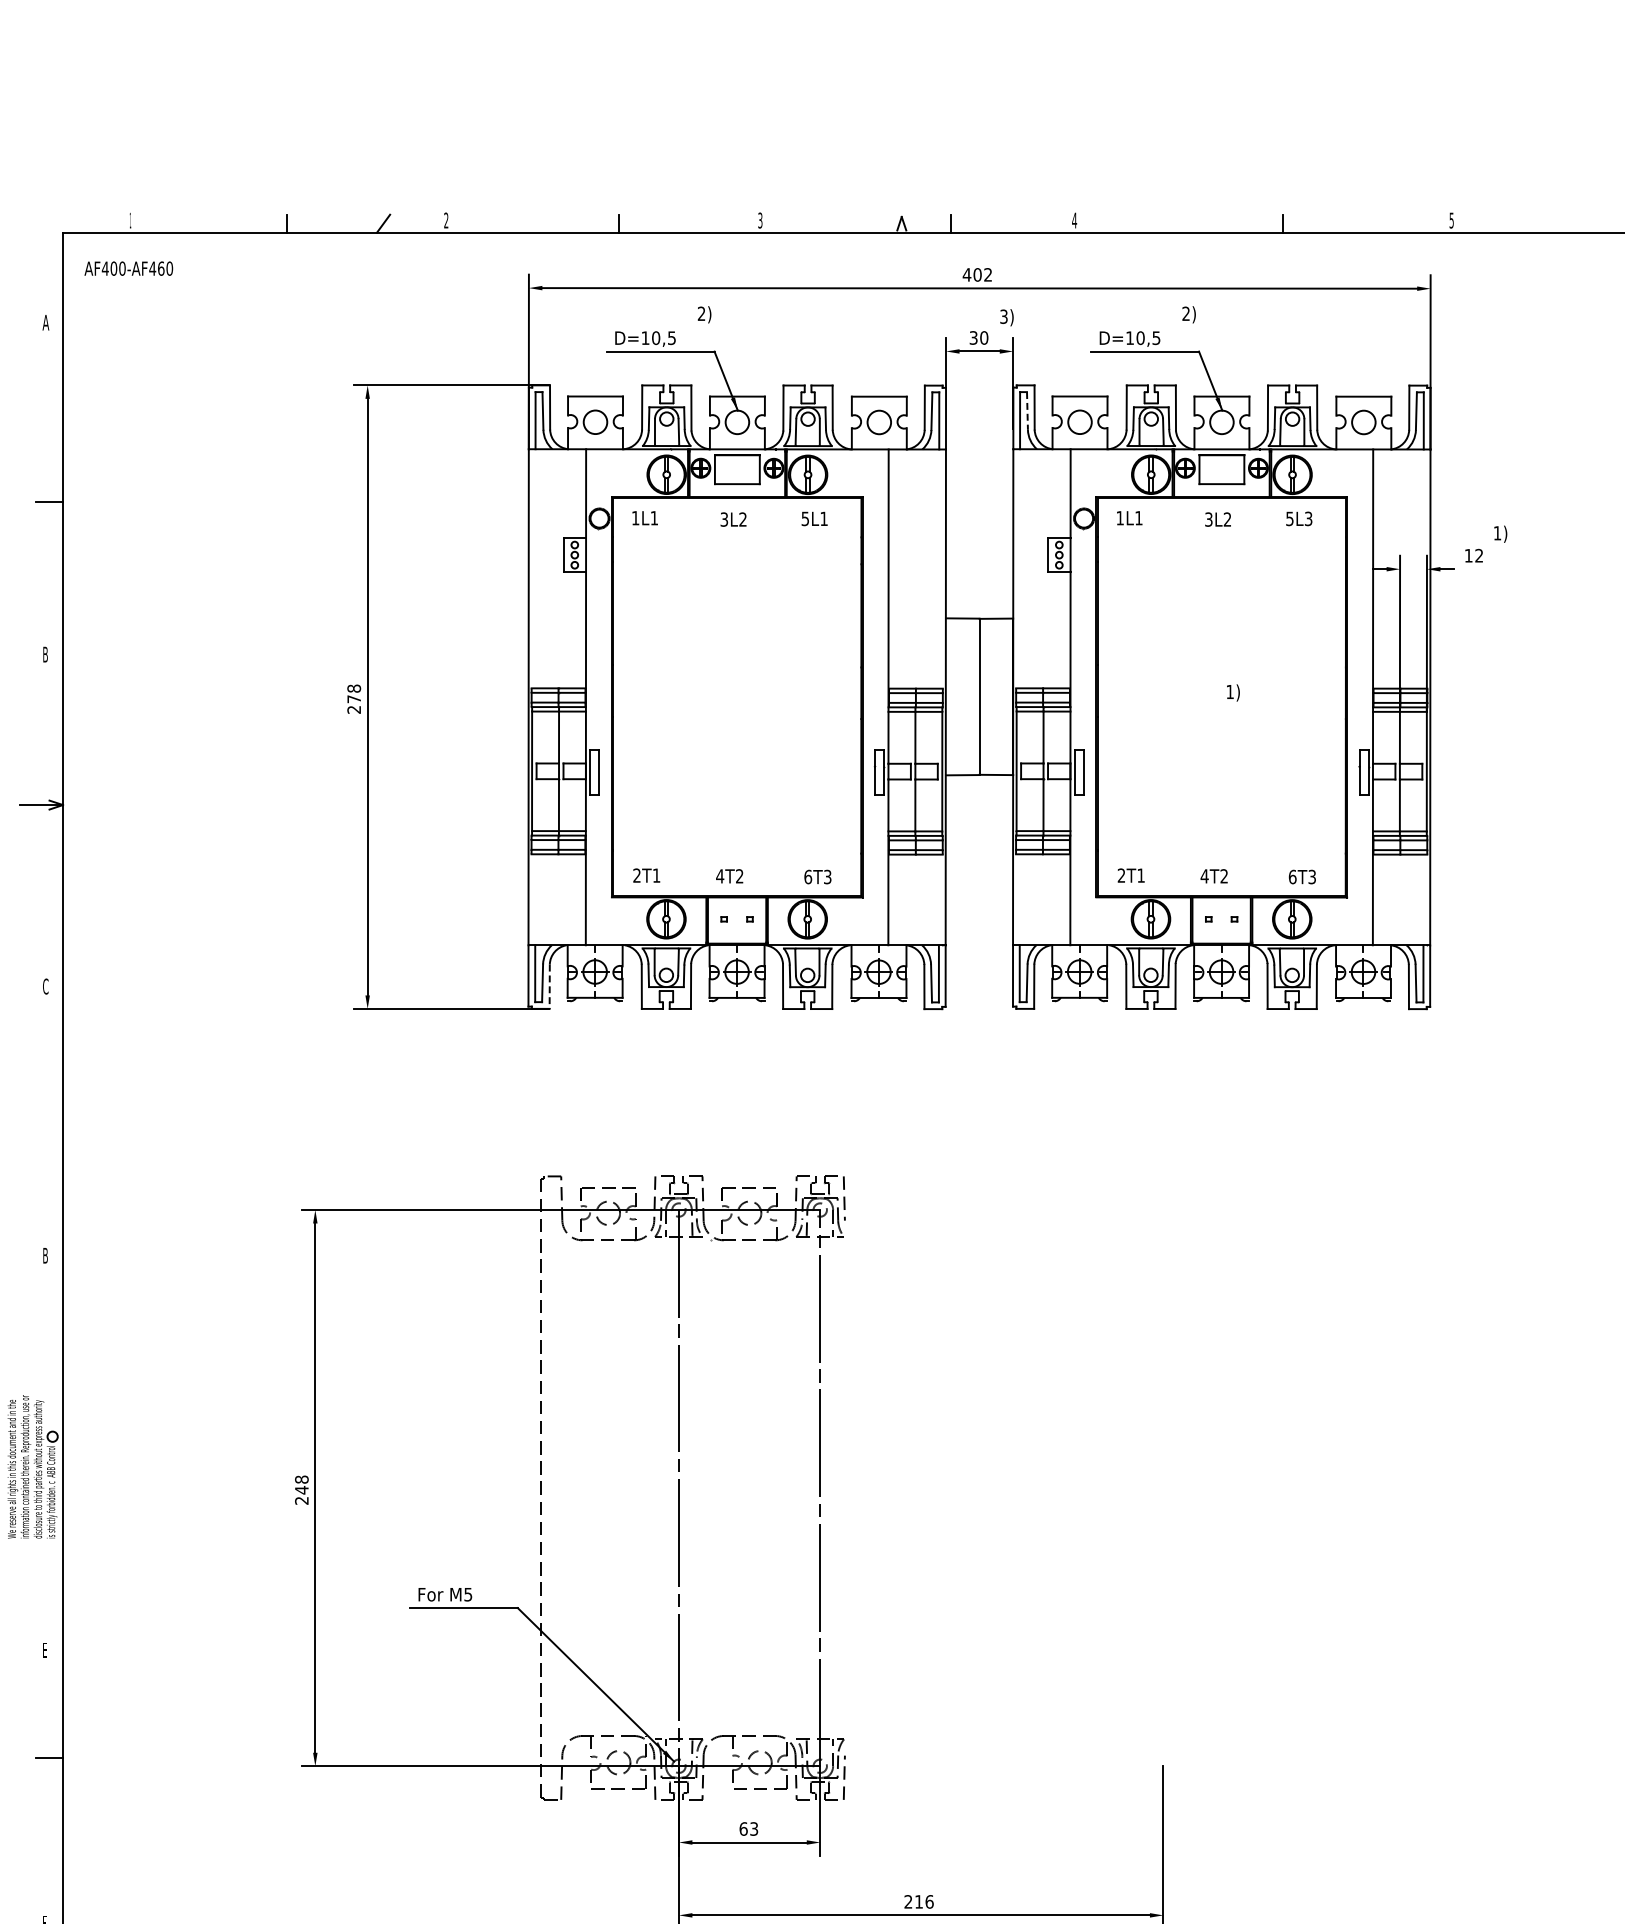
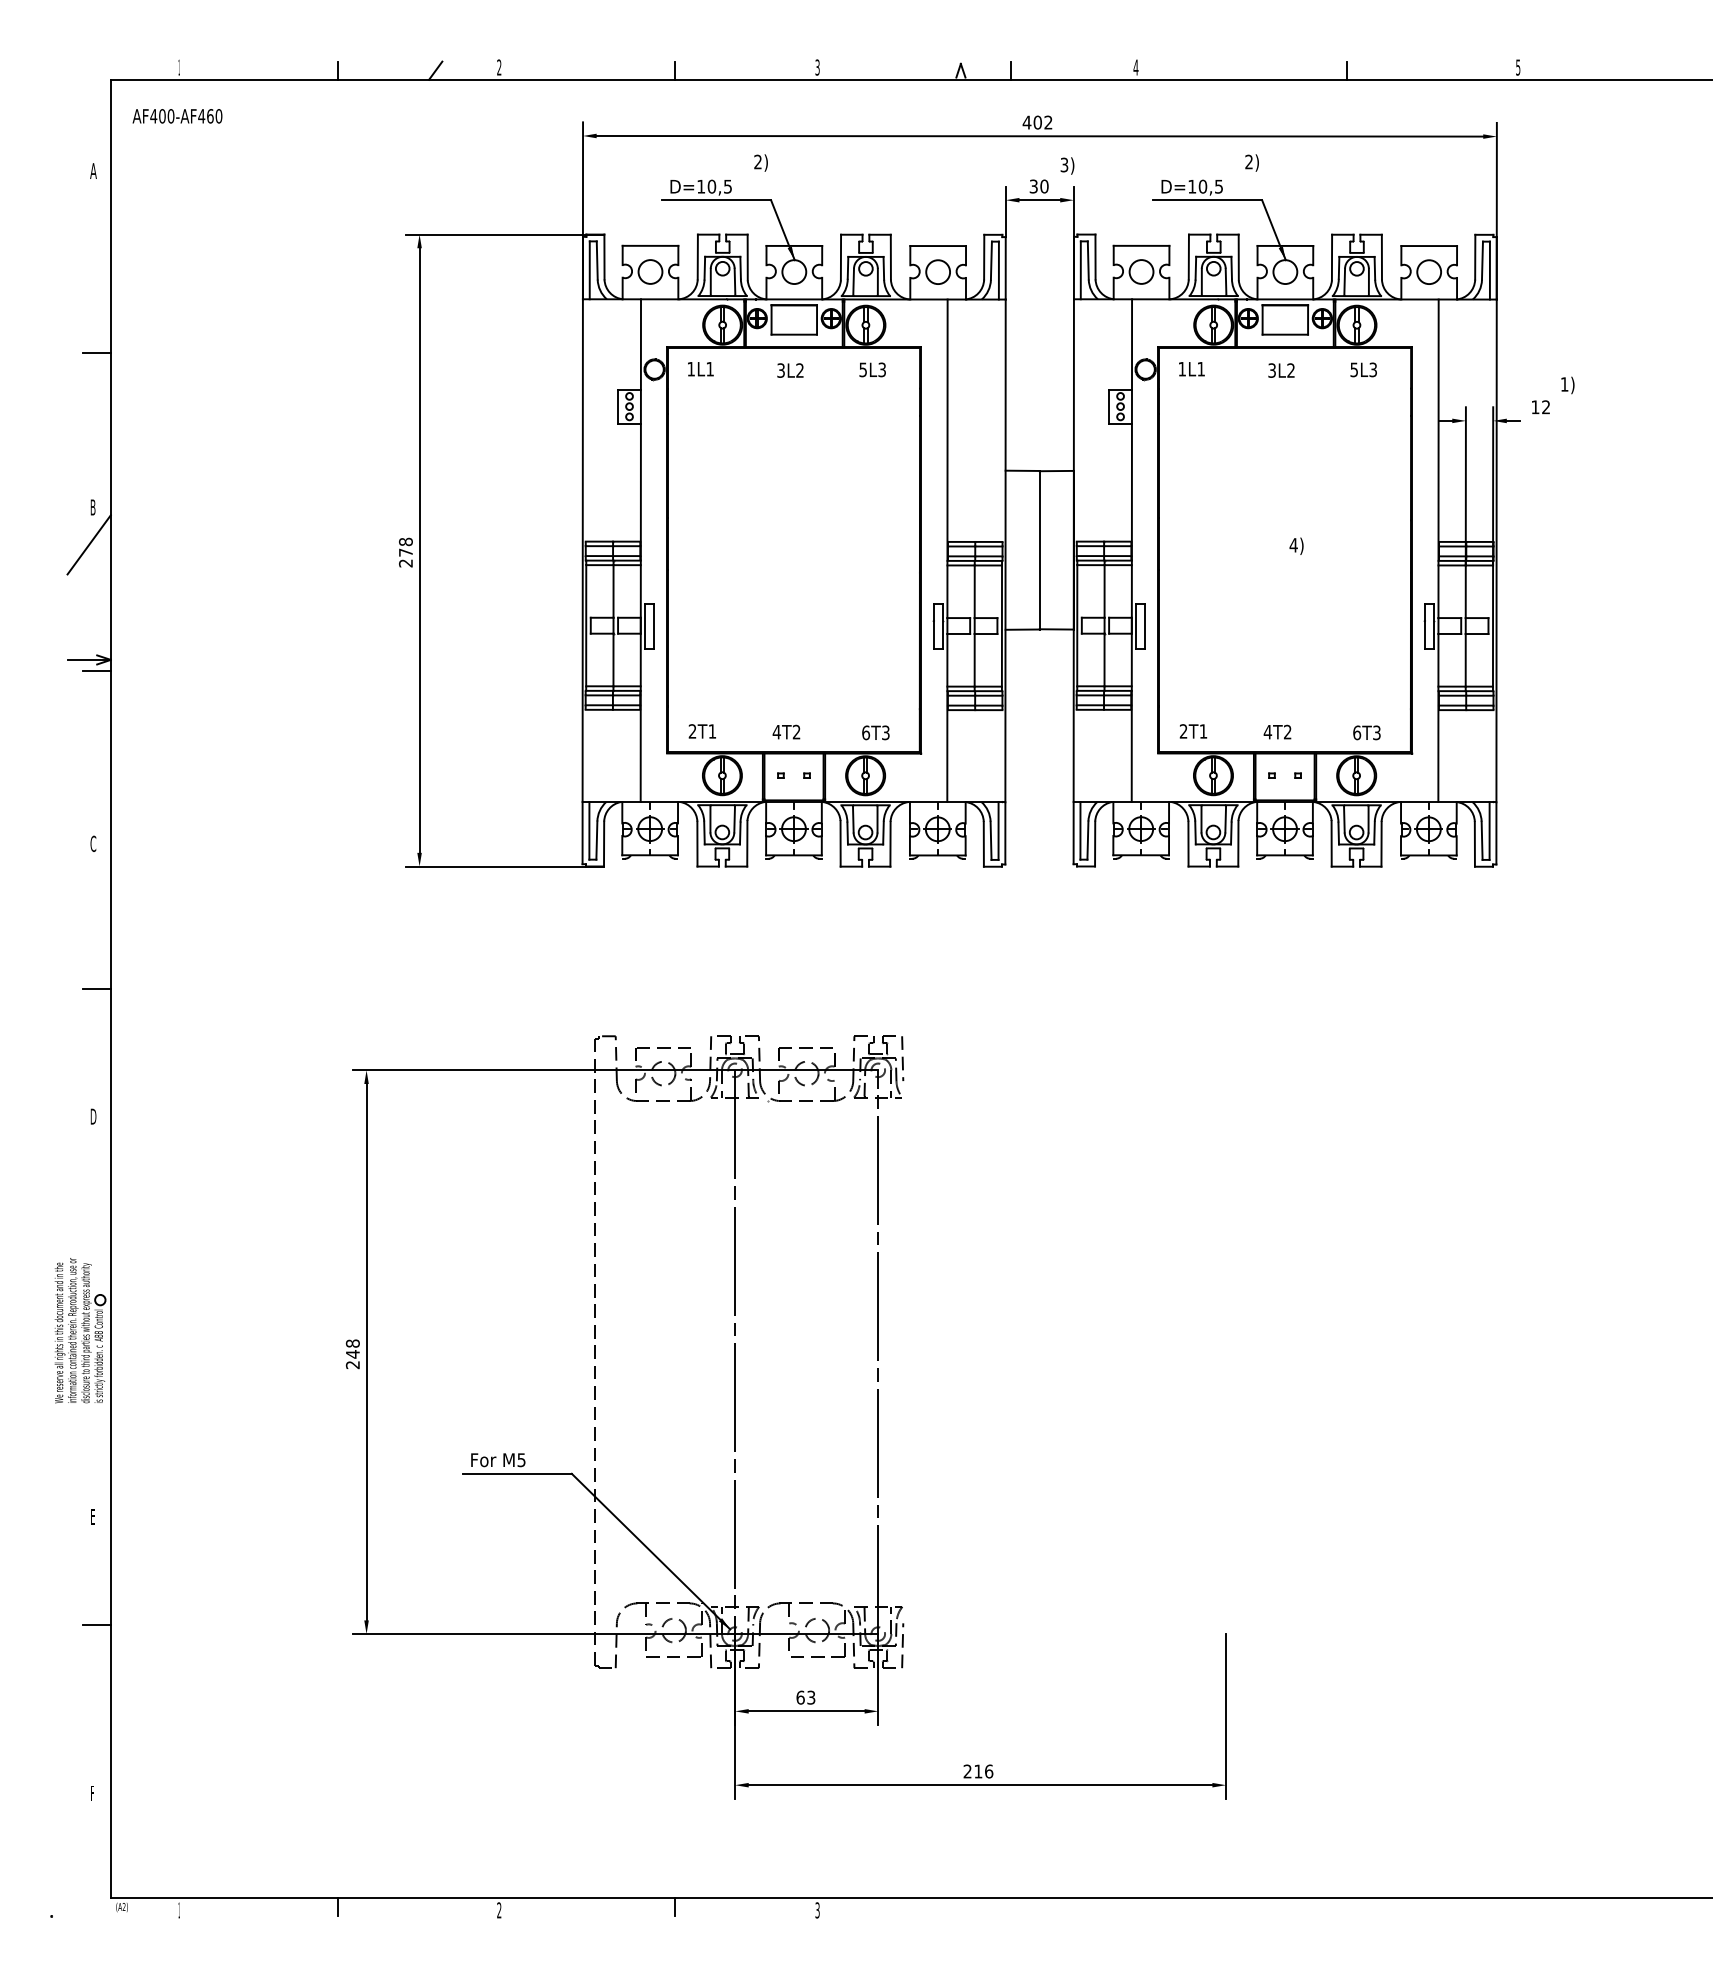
line: (1027, 410) -> (1088, 260), dashed -> solid
text: (823, 518) -> (881, 369), 5L1 -> 5L3
line: (40, 691) -> (88, 544), added
text: (1229, 692) -> (1293, 545), 1) -> 4)
line: (48, 815) -> (96, 670), added
line: (550, 987) -> (604, 844), dashed -> solid
line: (48, 1130) -> (96, 989), added
text: (45, 1256) -> (93, 1117), B -> D

